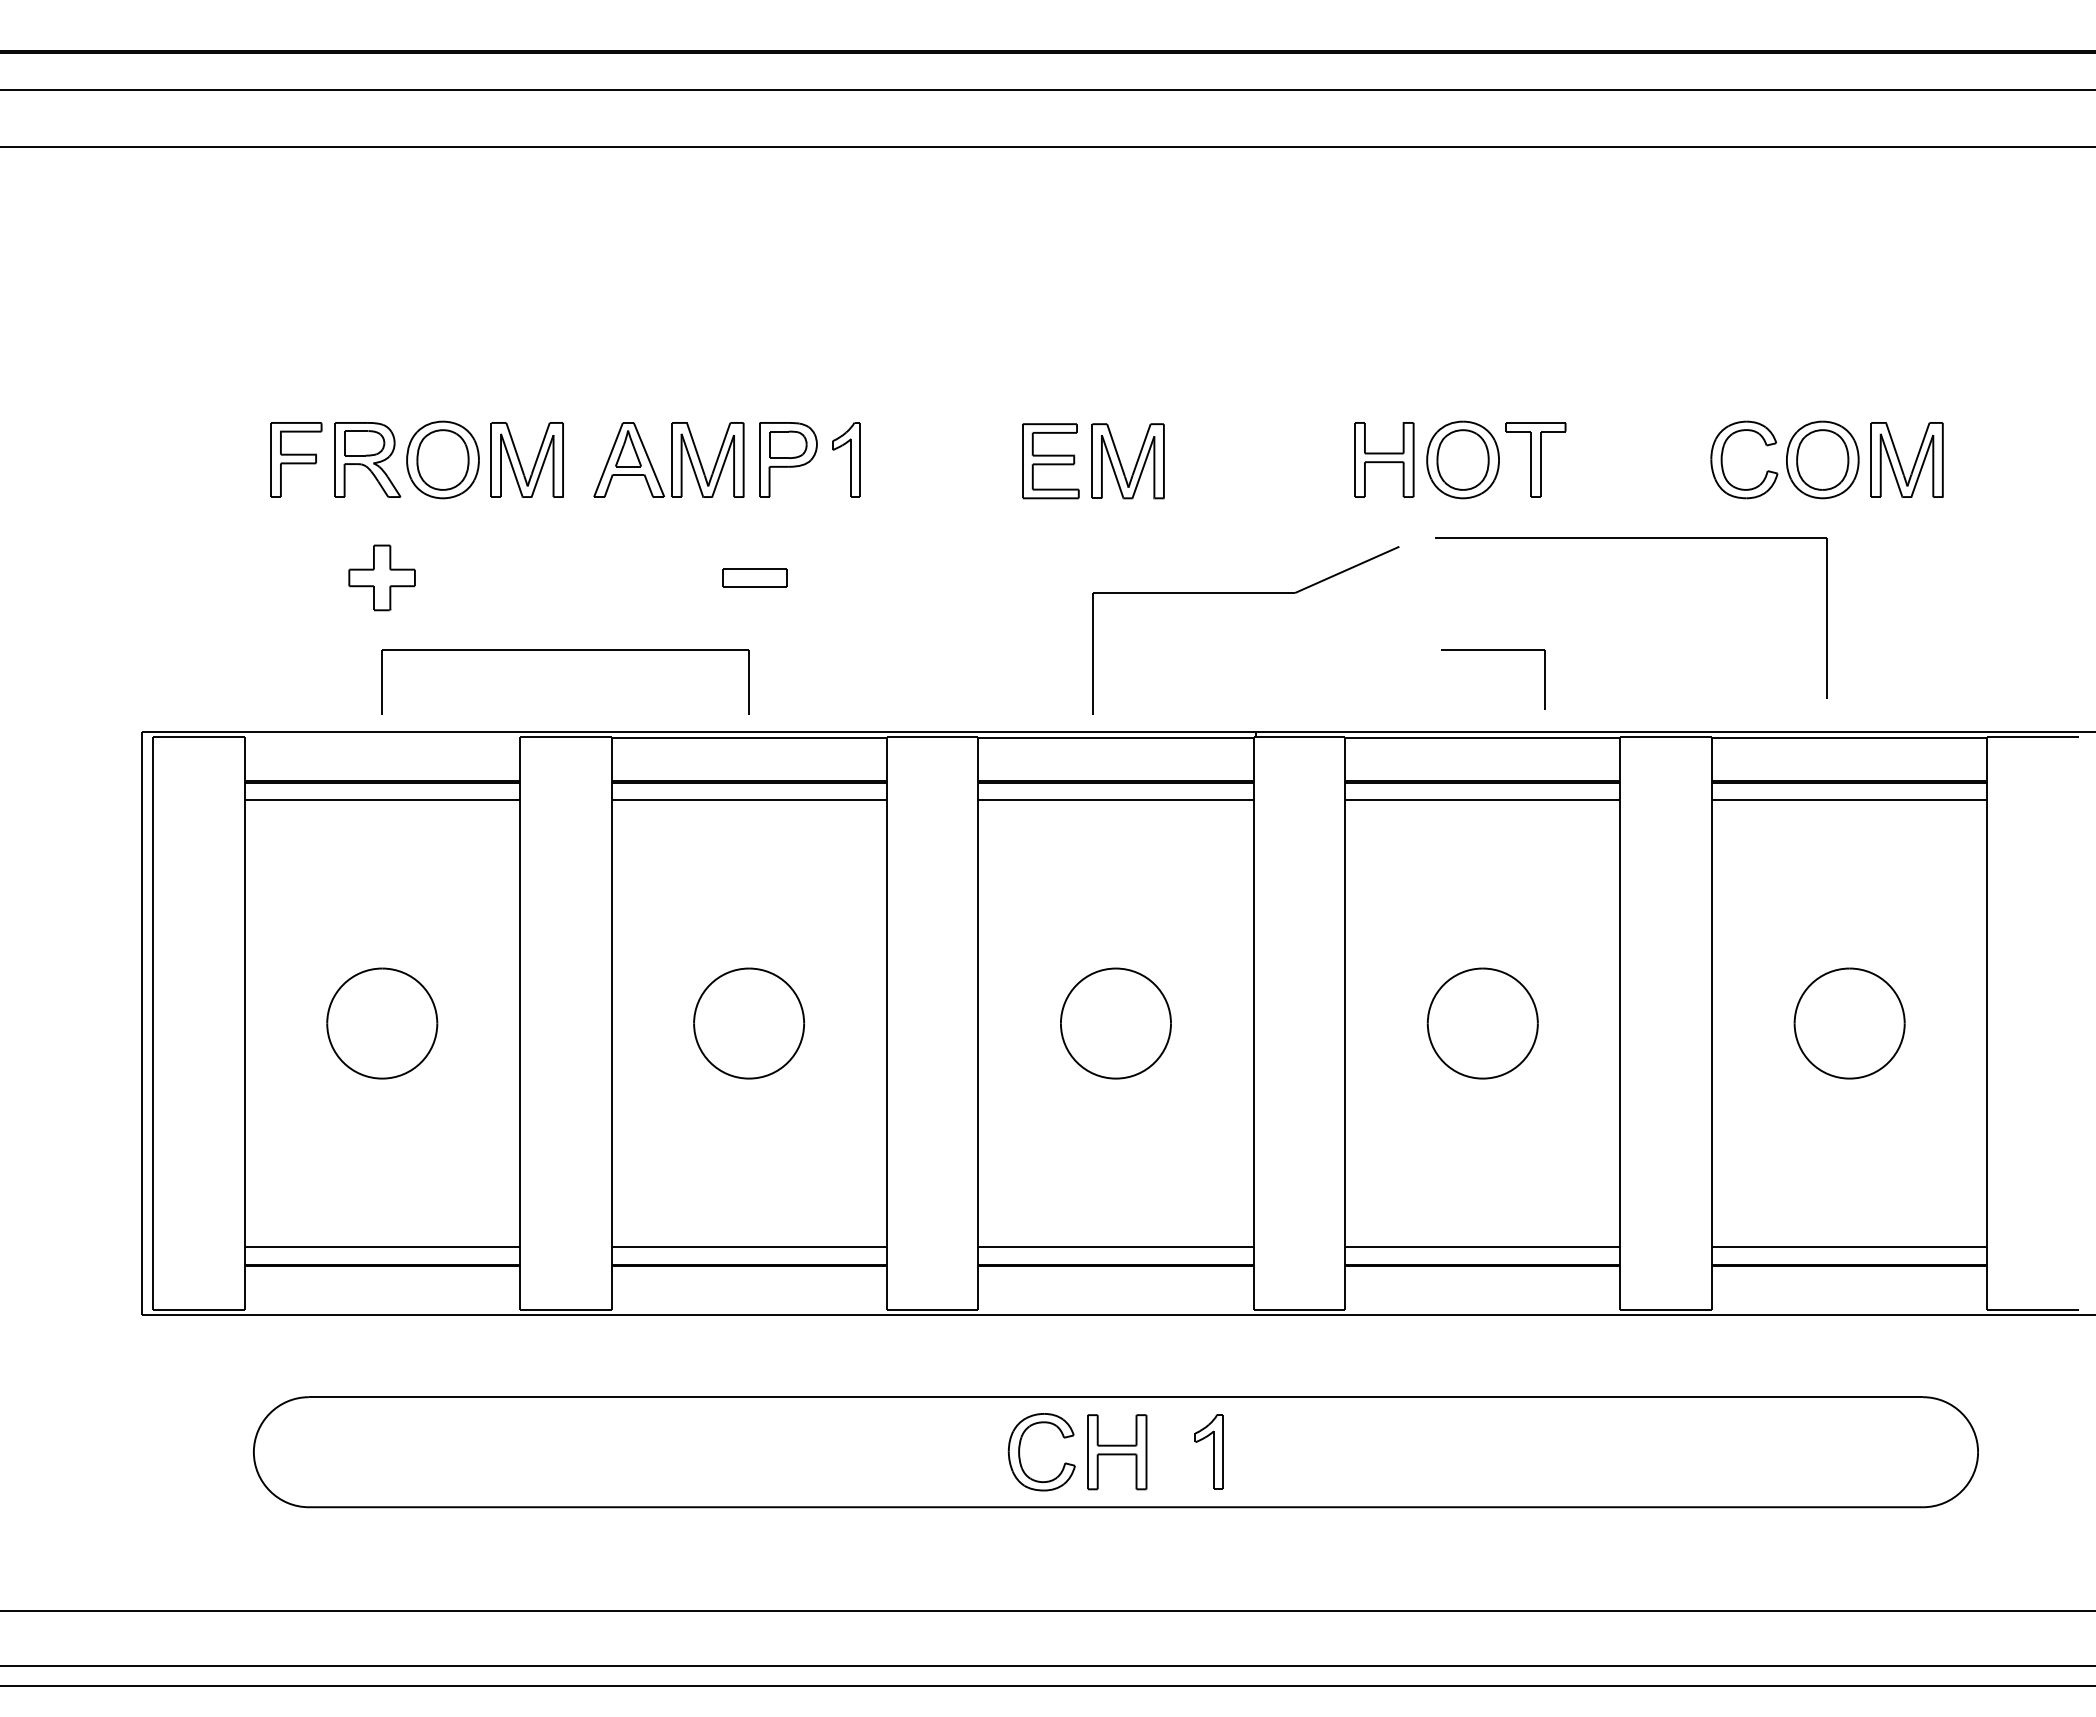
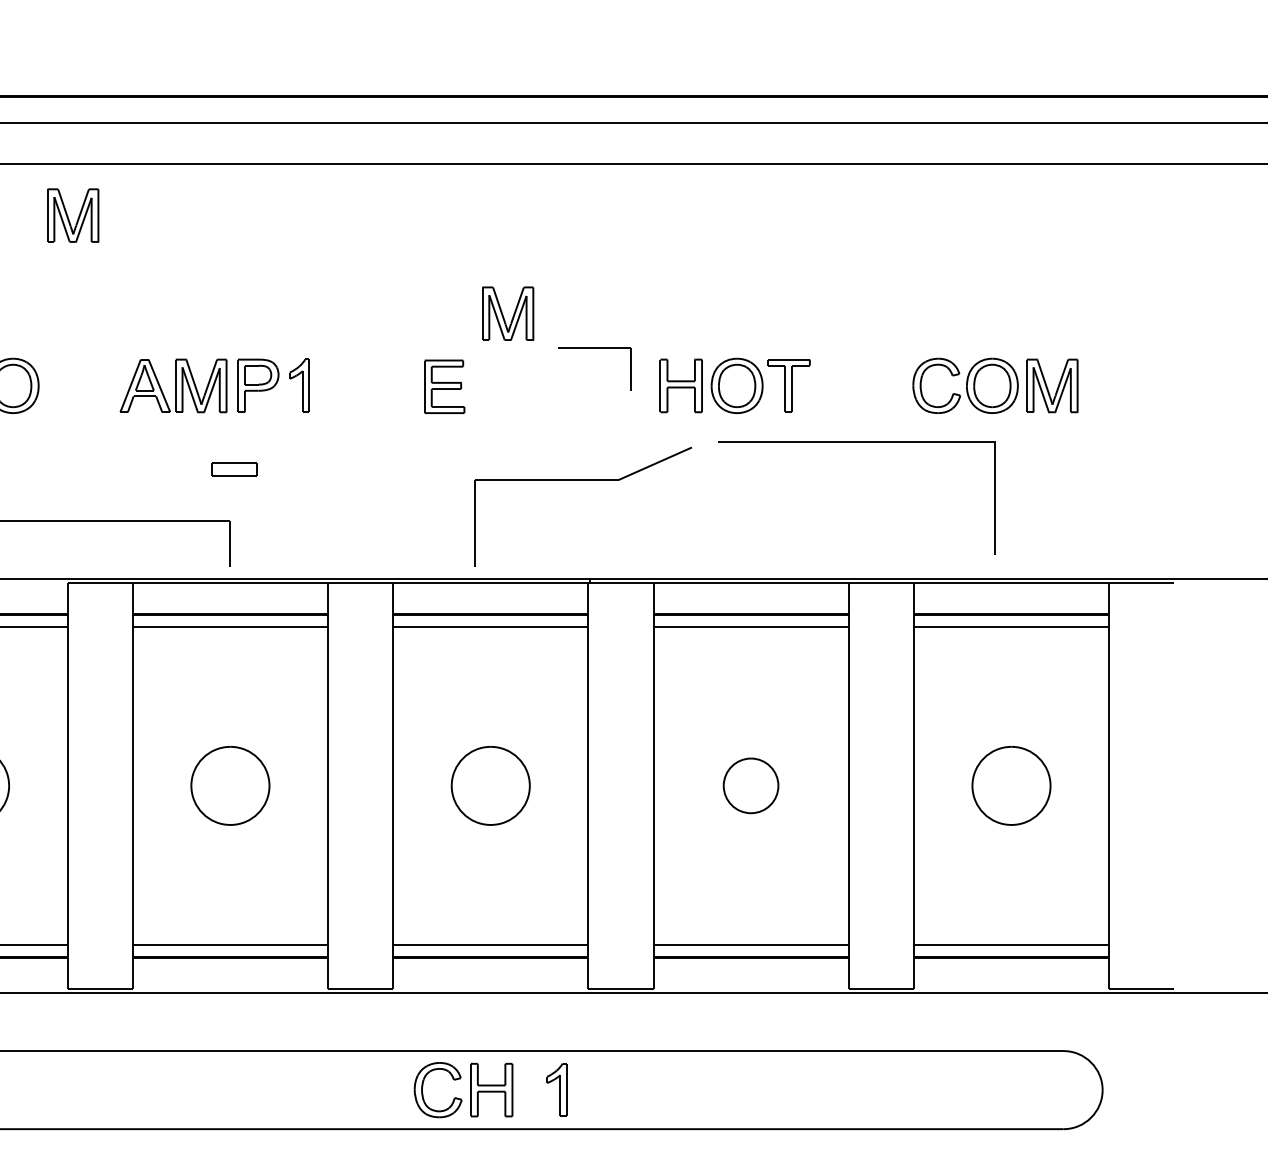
part: (520, 461) -> (68, 216), moved
part: (1121, 462) -> (503, 314), moved
part: (1493, 650) -> (594, 348), moved
part: (1482, 1023) -> (750, 785), size x0.7

